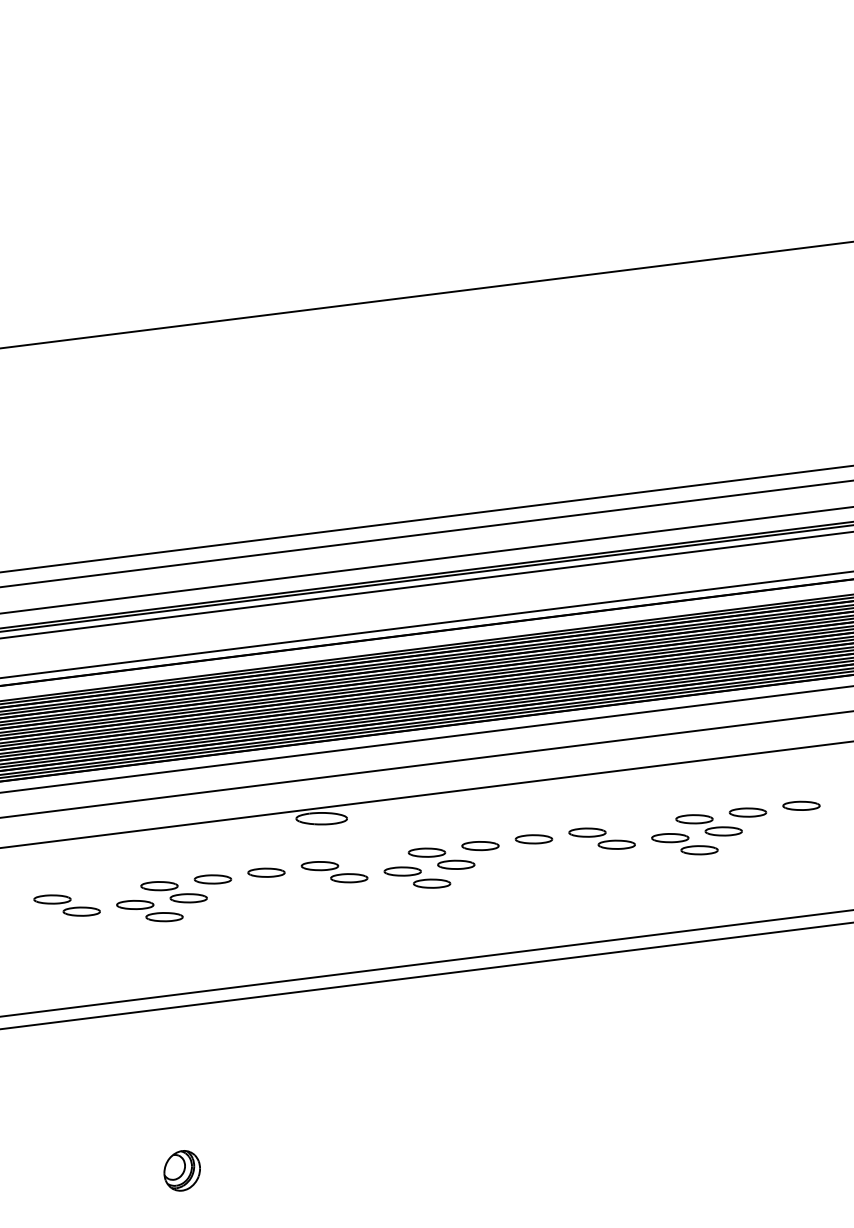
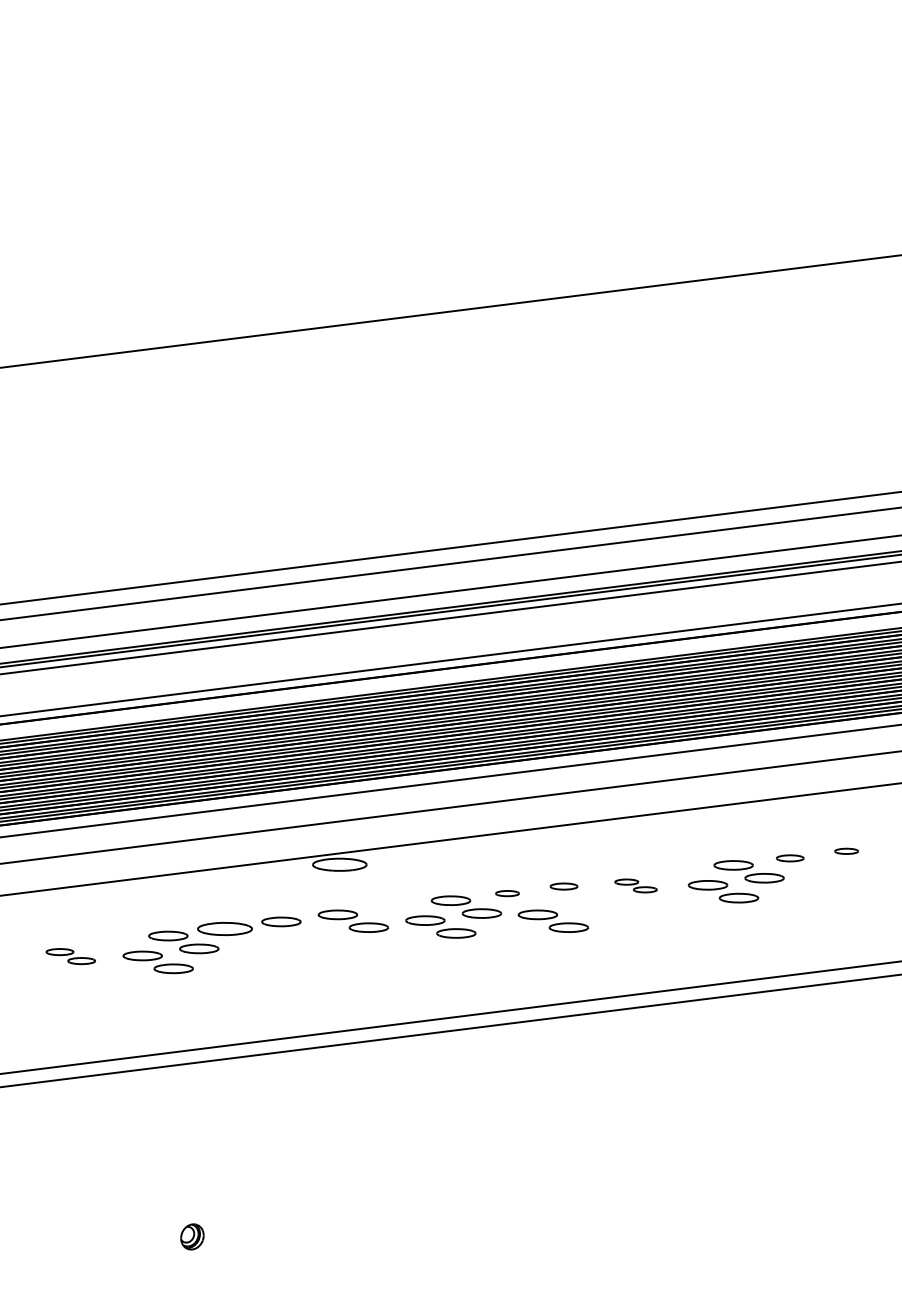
part: (801, 806) -> (846, 851), size x0.6
part: (748, 812) -> (790, 858), size x0.7
part: (601, 838) -> (635, 885), size x0.6
part: (533, 839) -> (563, 886), size x0.7
part: (480, 845) -> (507, 893), size x0.6
part: (523, 871) -> (552, 920), added
part: (212, 878) -> (224, 928), size x1.4
part: (66, 905) -> (70, 956), size x0.7
part: (182, 1170) -> (192, 1236), size x0.6

